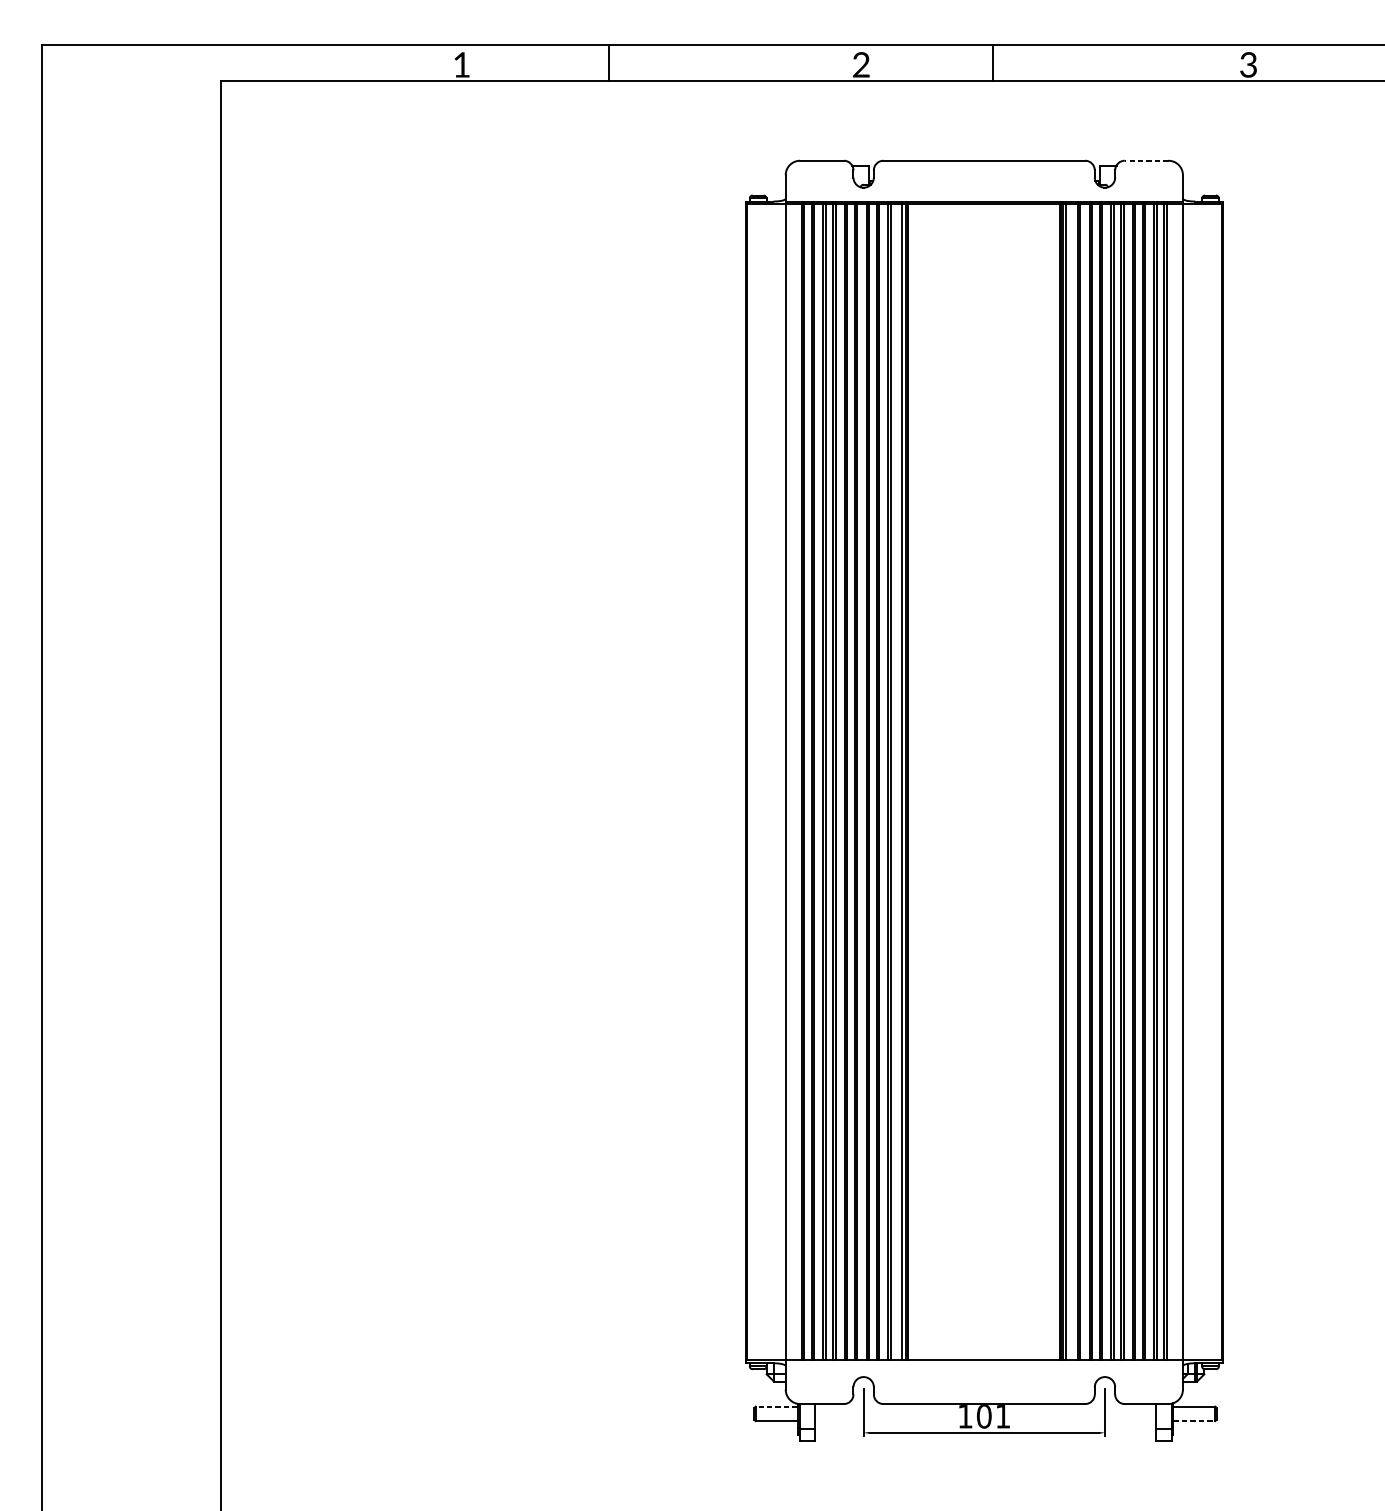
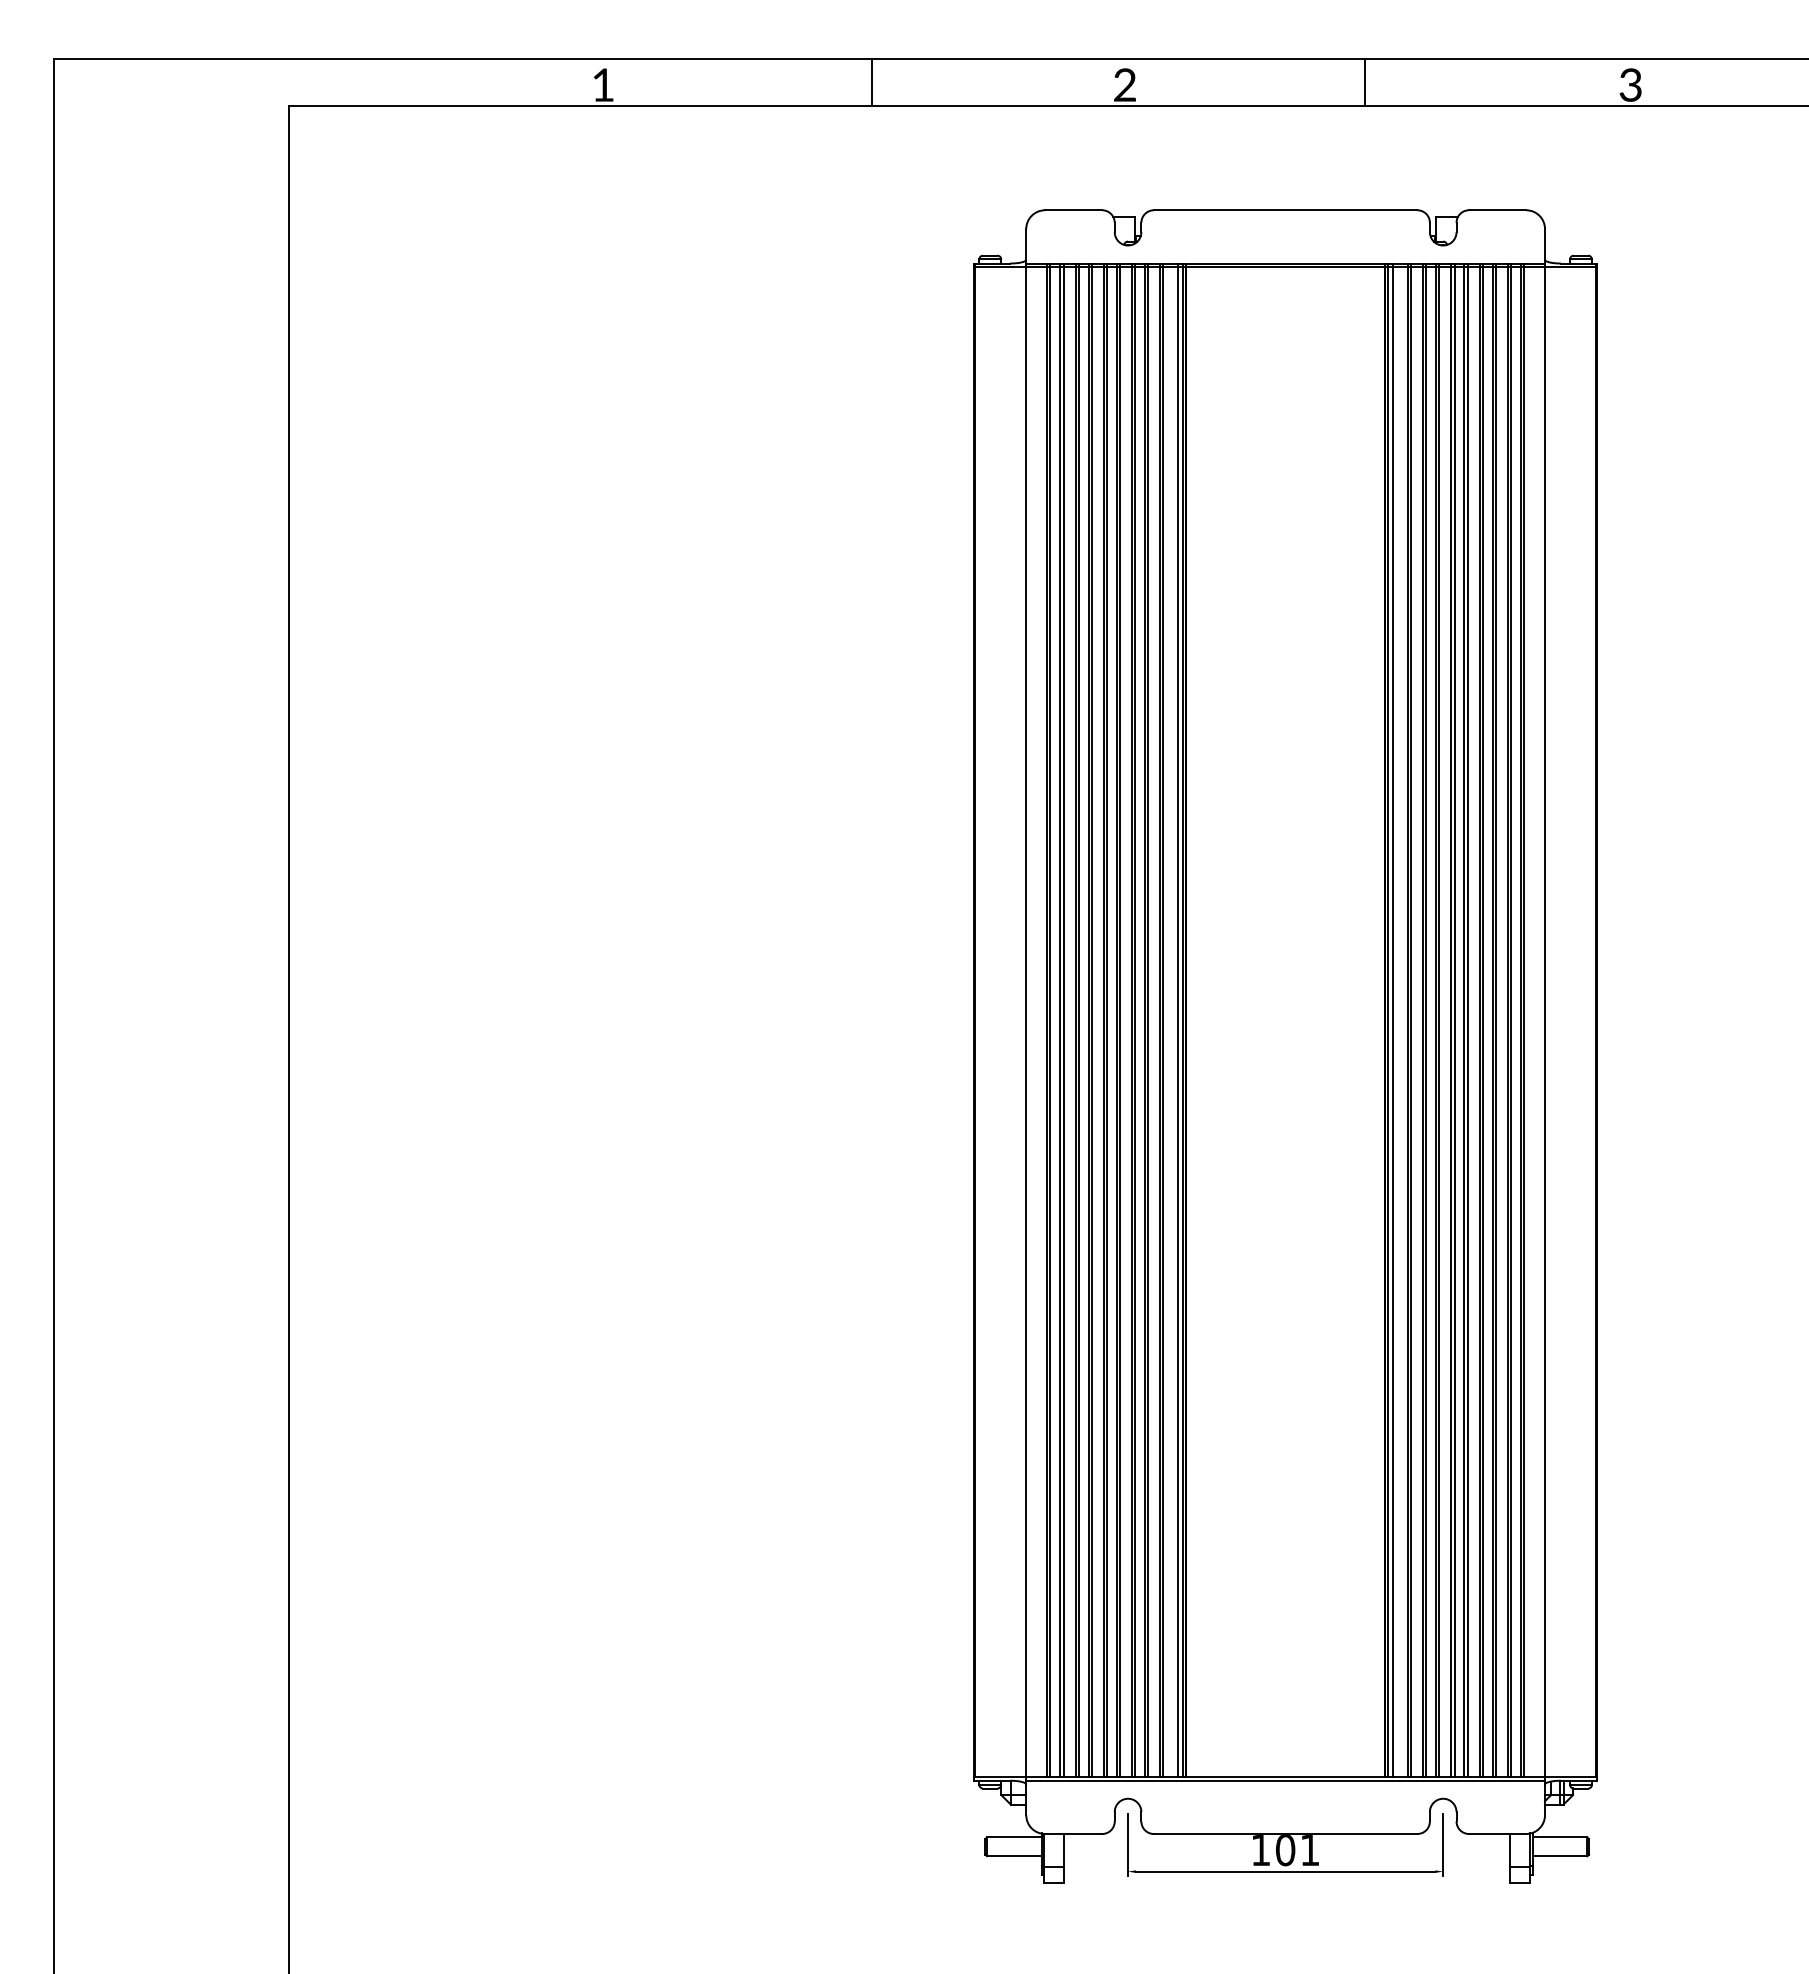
line: (609, 62) -> (871, 82), moved
line: (993, 62) -> (1365, 82), moved
line: (1146, 160) -> (1497, 210), dashed -> solid
line: (984, 1363) -> (1285, 1780), added
line: (775, 1406) -> (1013, 1837), dashed -> solid
line: (1194, 1421) -> (1560, 1856), dashed -> solid

